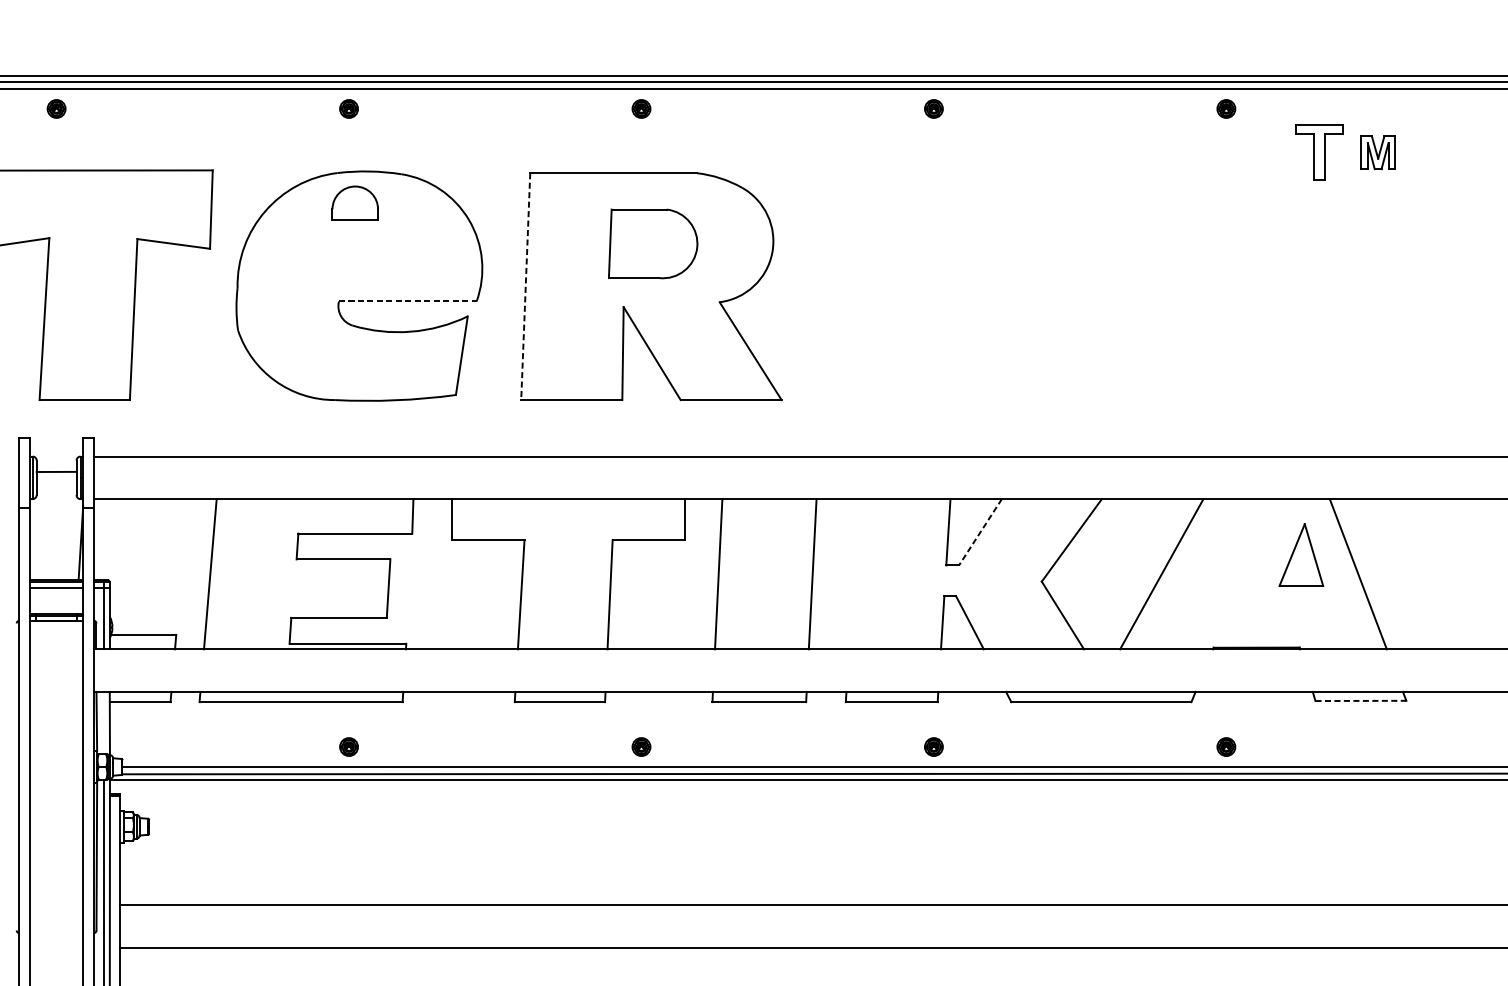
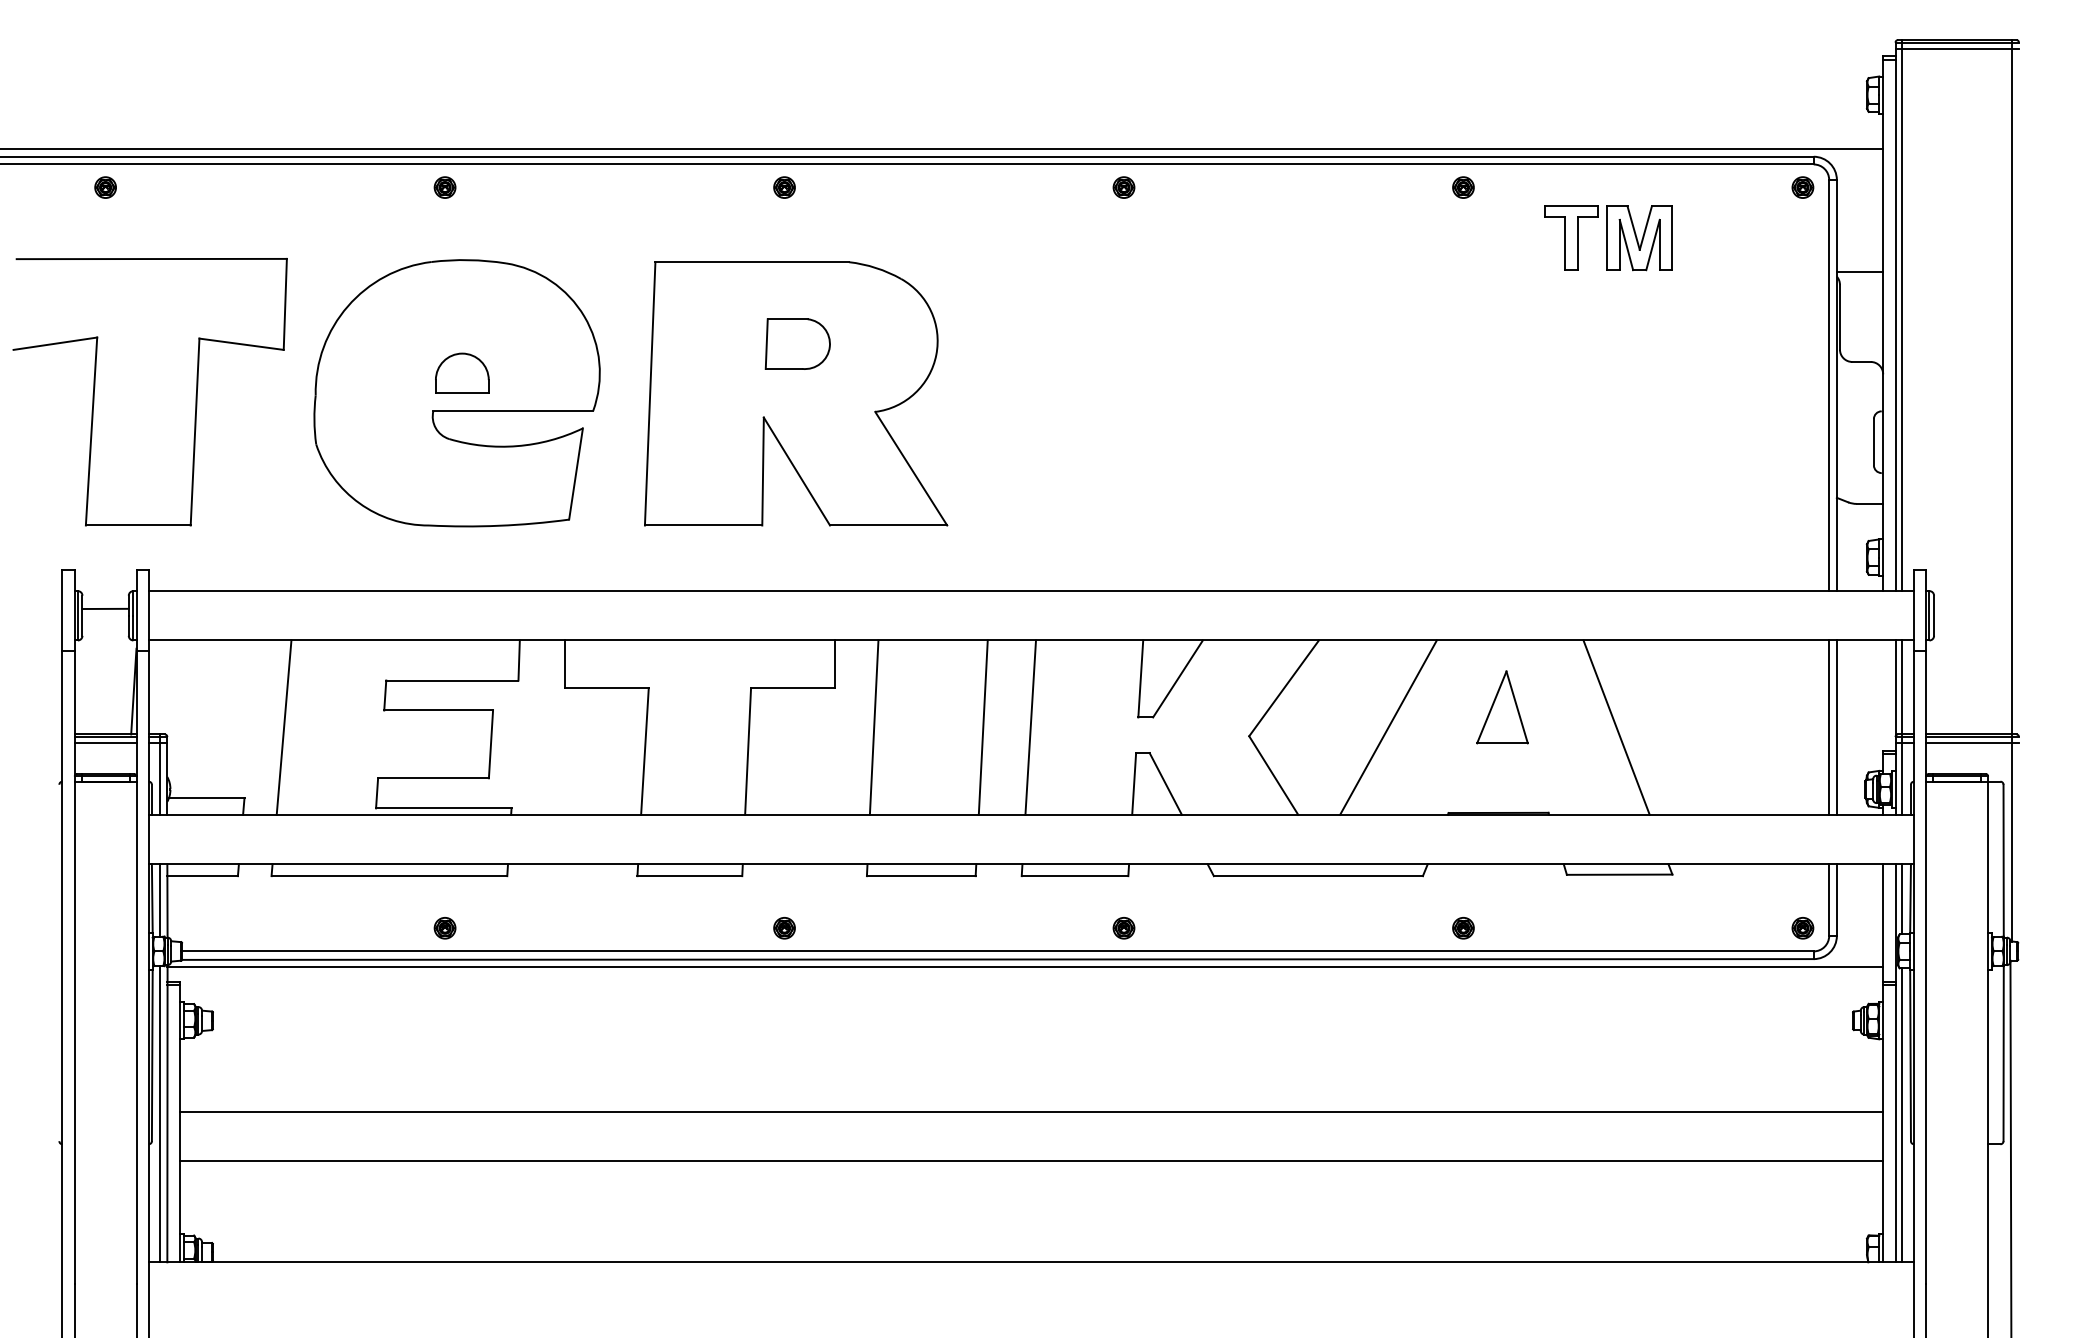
part: (1378, 152) -> (1639, 238), size x1.67
part: (355, 202) -> (462, 372), moved
part: (652, 243) -> (797, 343), size x0.62
line: (526, 286) -> (650, 393), dashed -> solid
line: (407, 301) -> (513, 411), dashed -> solid
line: (980, 531) -> (1178, 678), dashed -> solid
part: (1301, 555) -> (1502, 707), moved
line: (853, 574) -> (1030, 727), added
line: (1360, 700) -> (1619, 874), dashed -> solid
line: (103, 723) -> (160, 900), added

